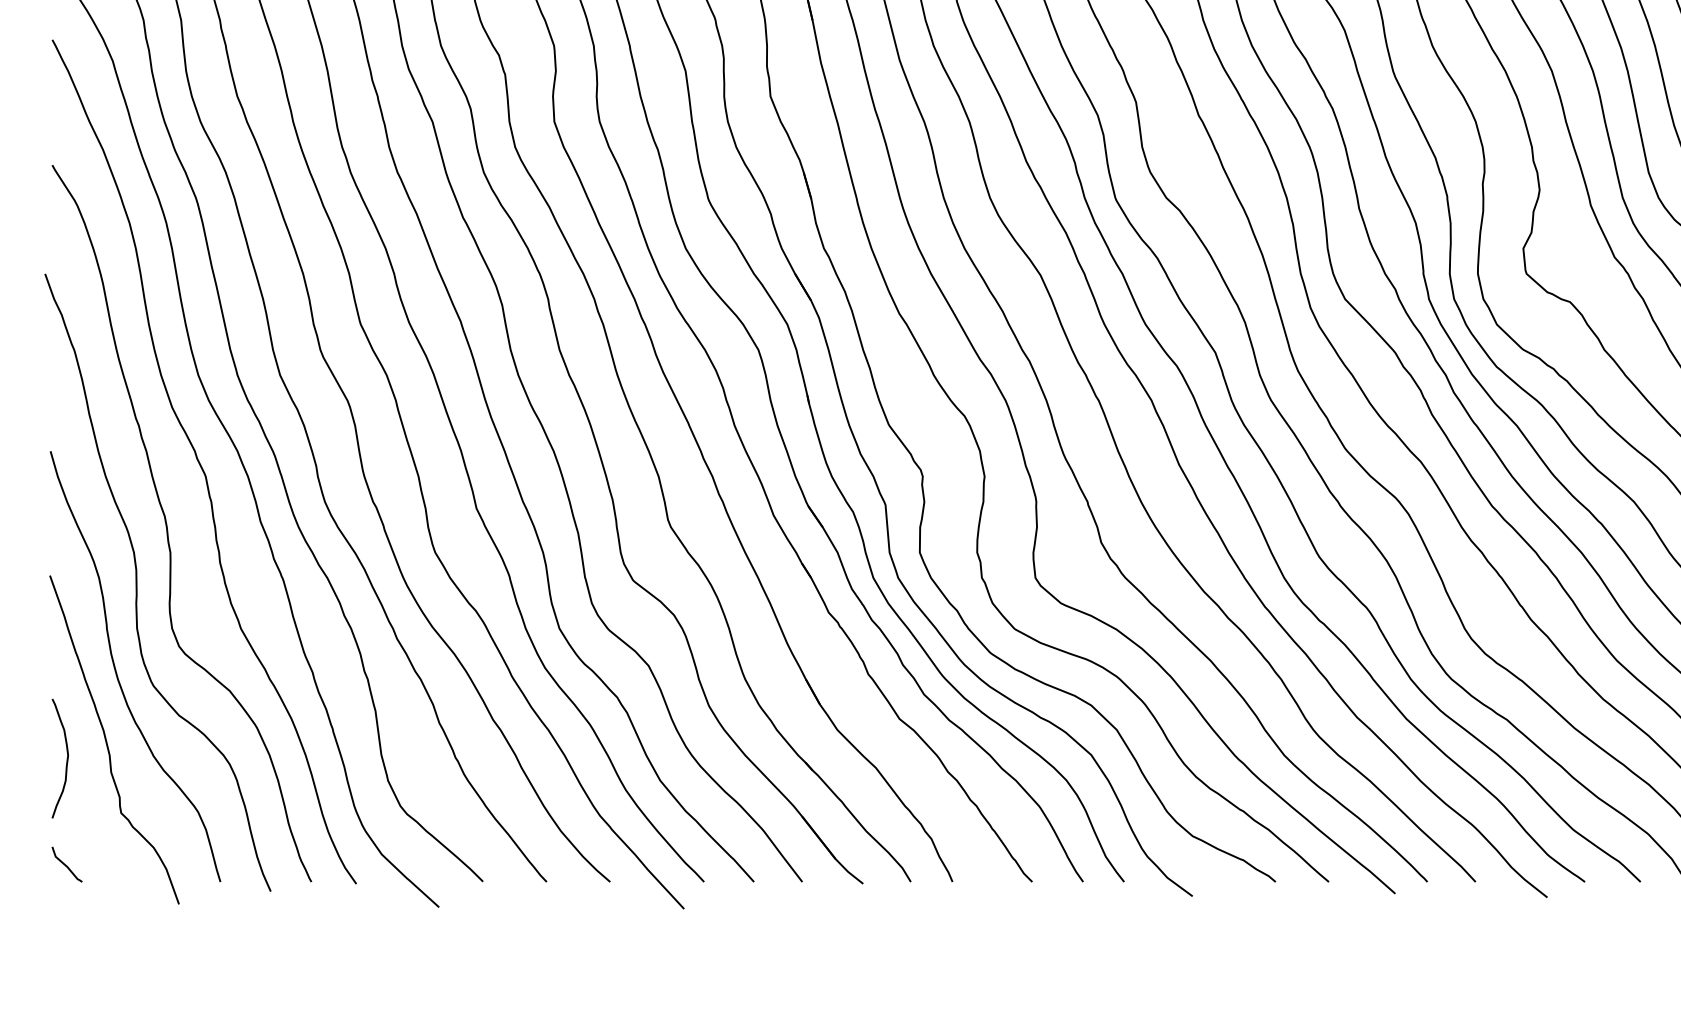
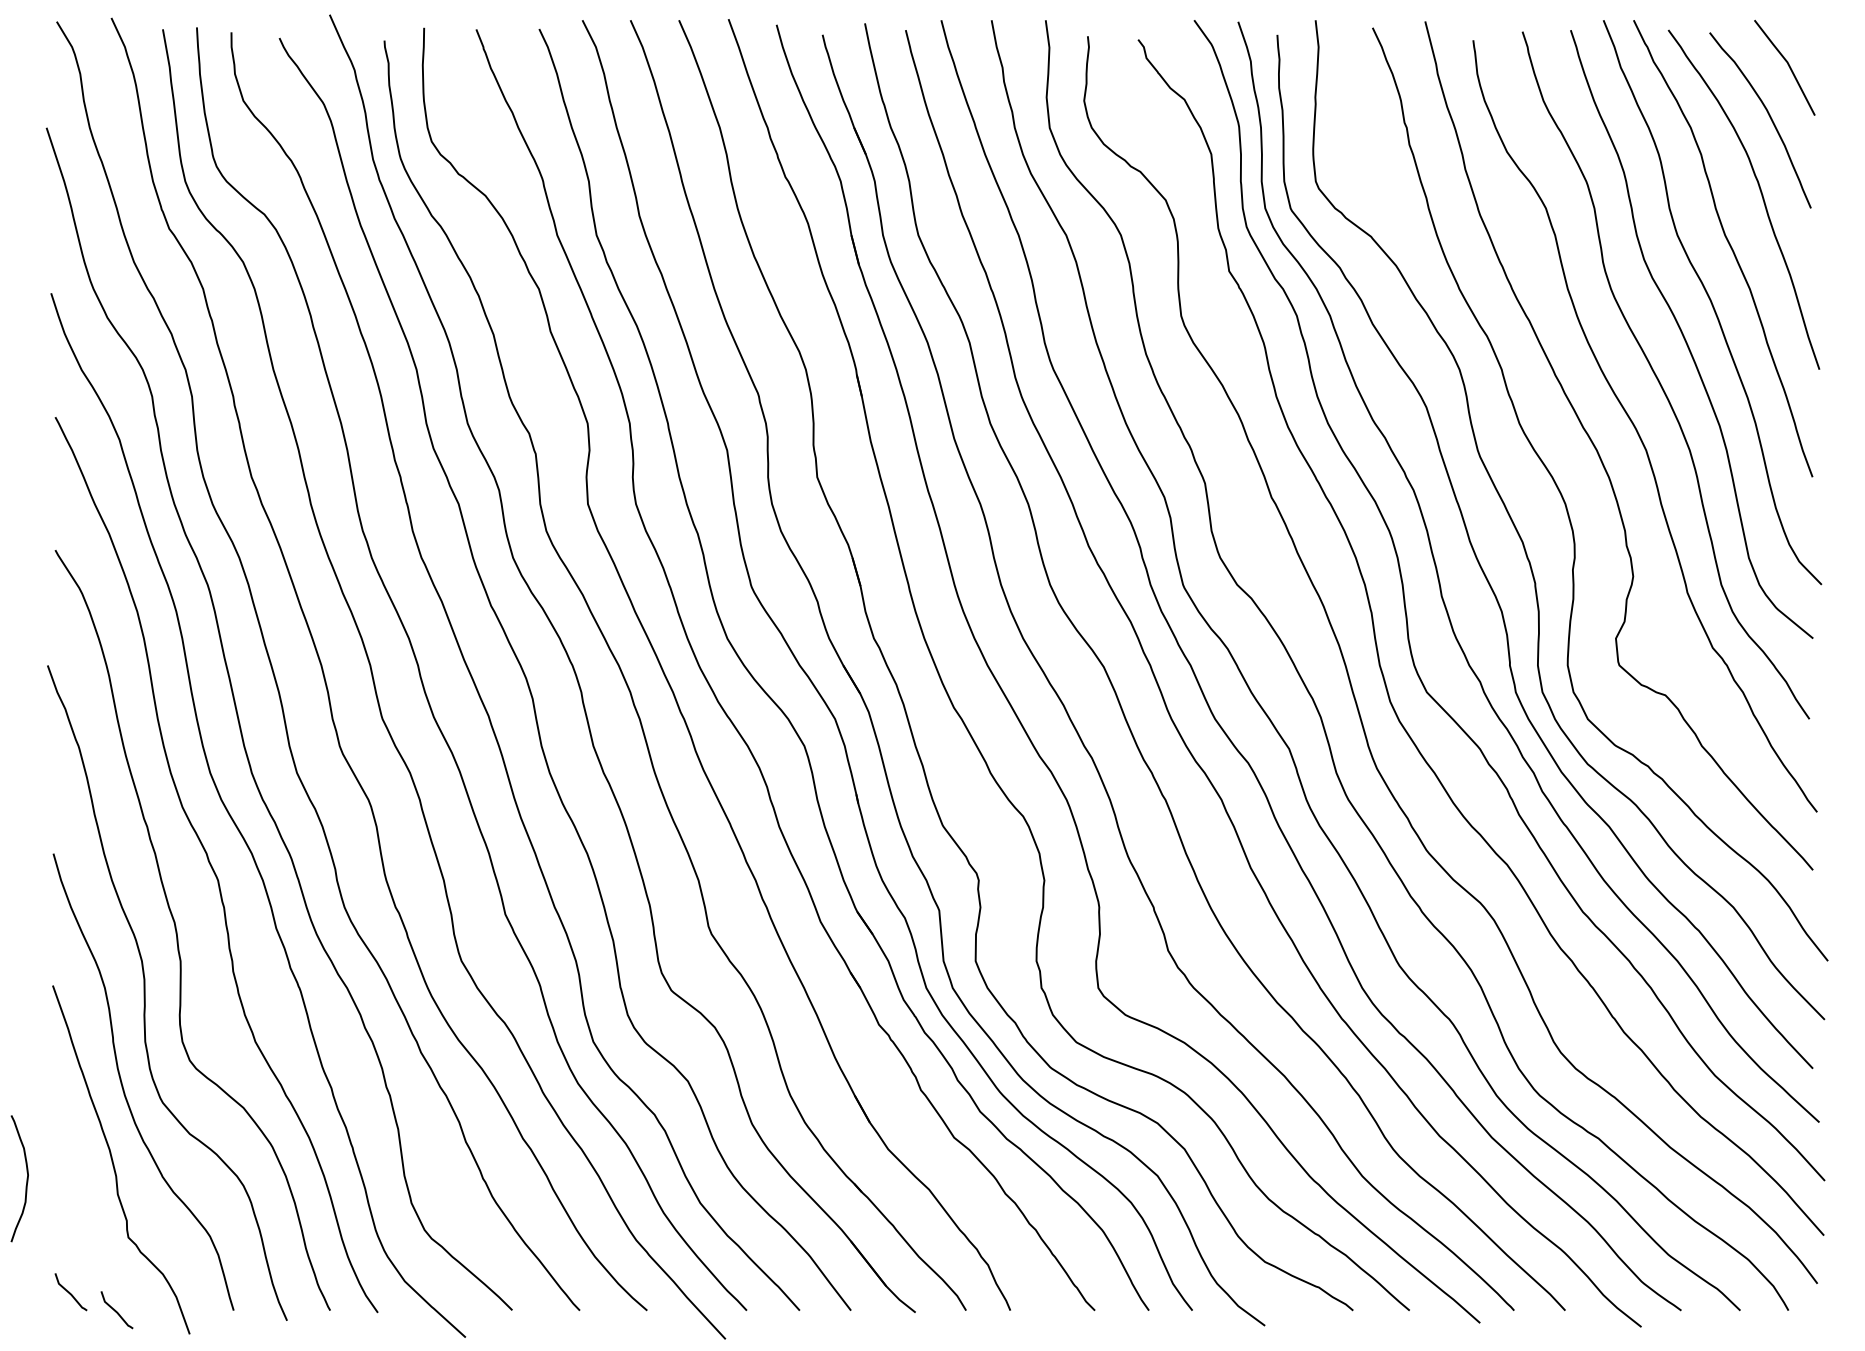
curve: (66, 758) -> (26, 1178), moved
curve: (109, 881) -> (116, 1310), added

